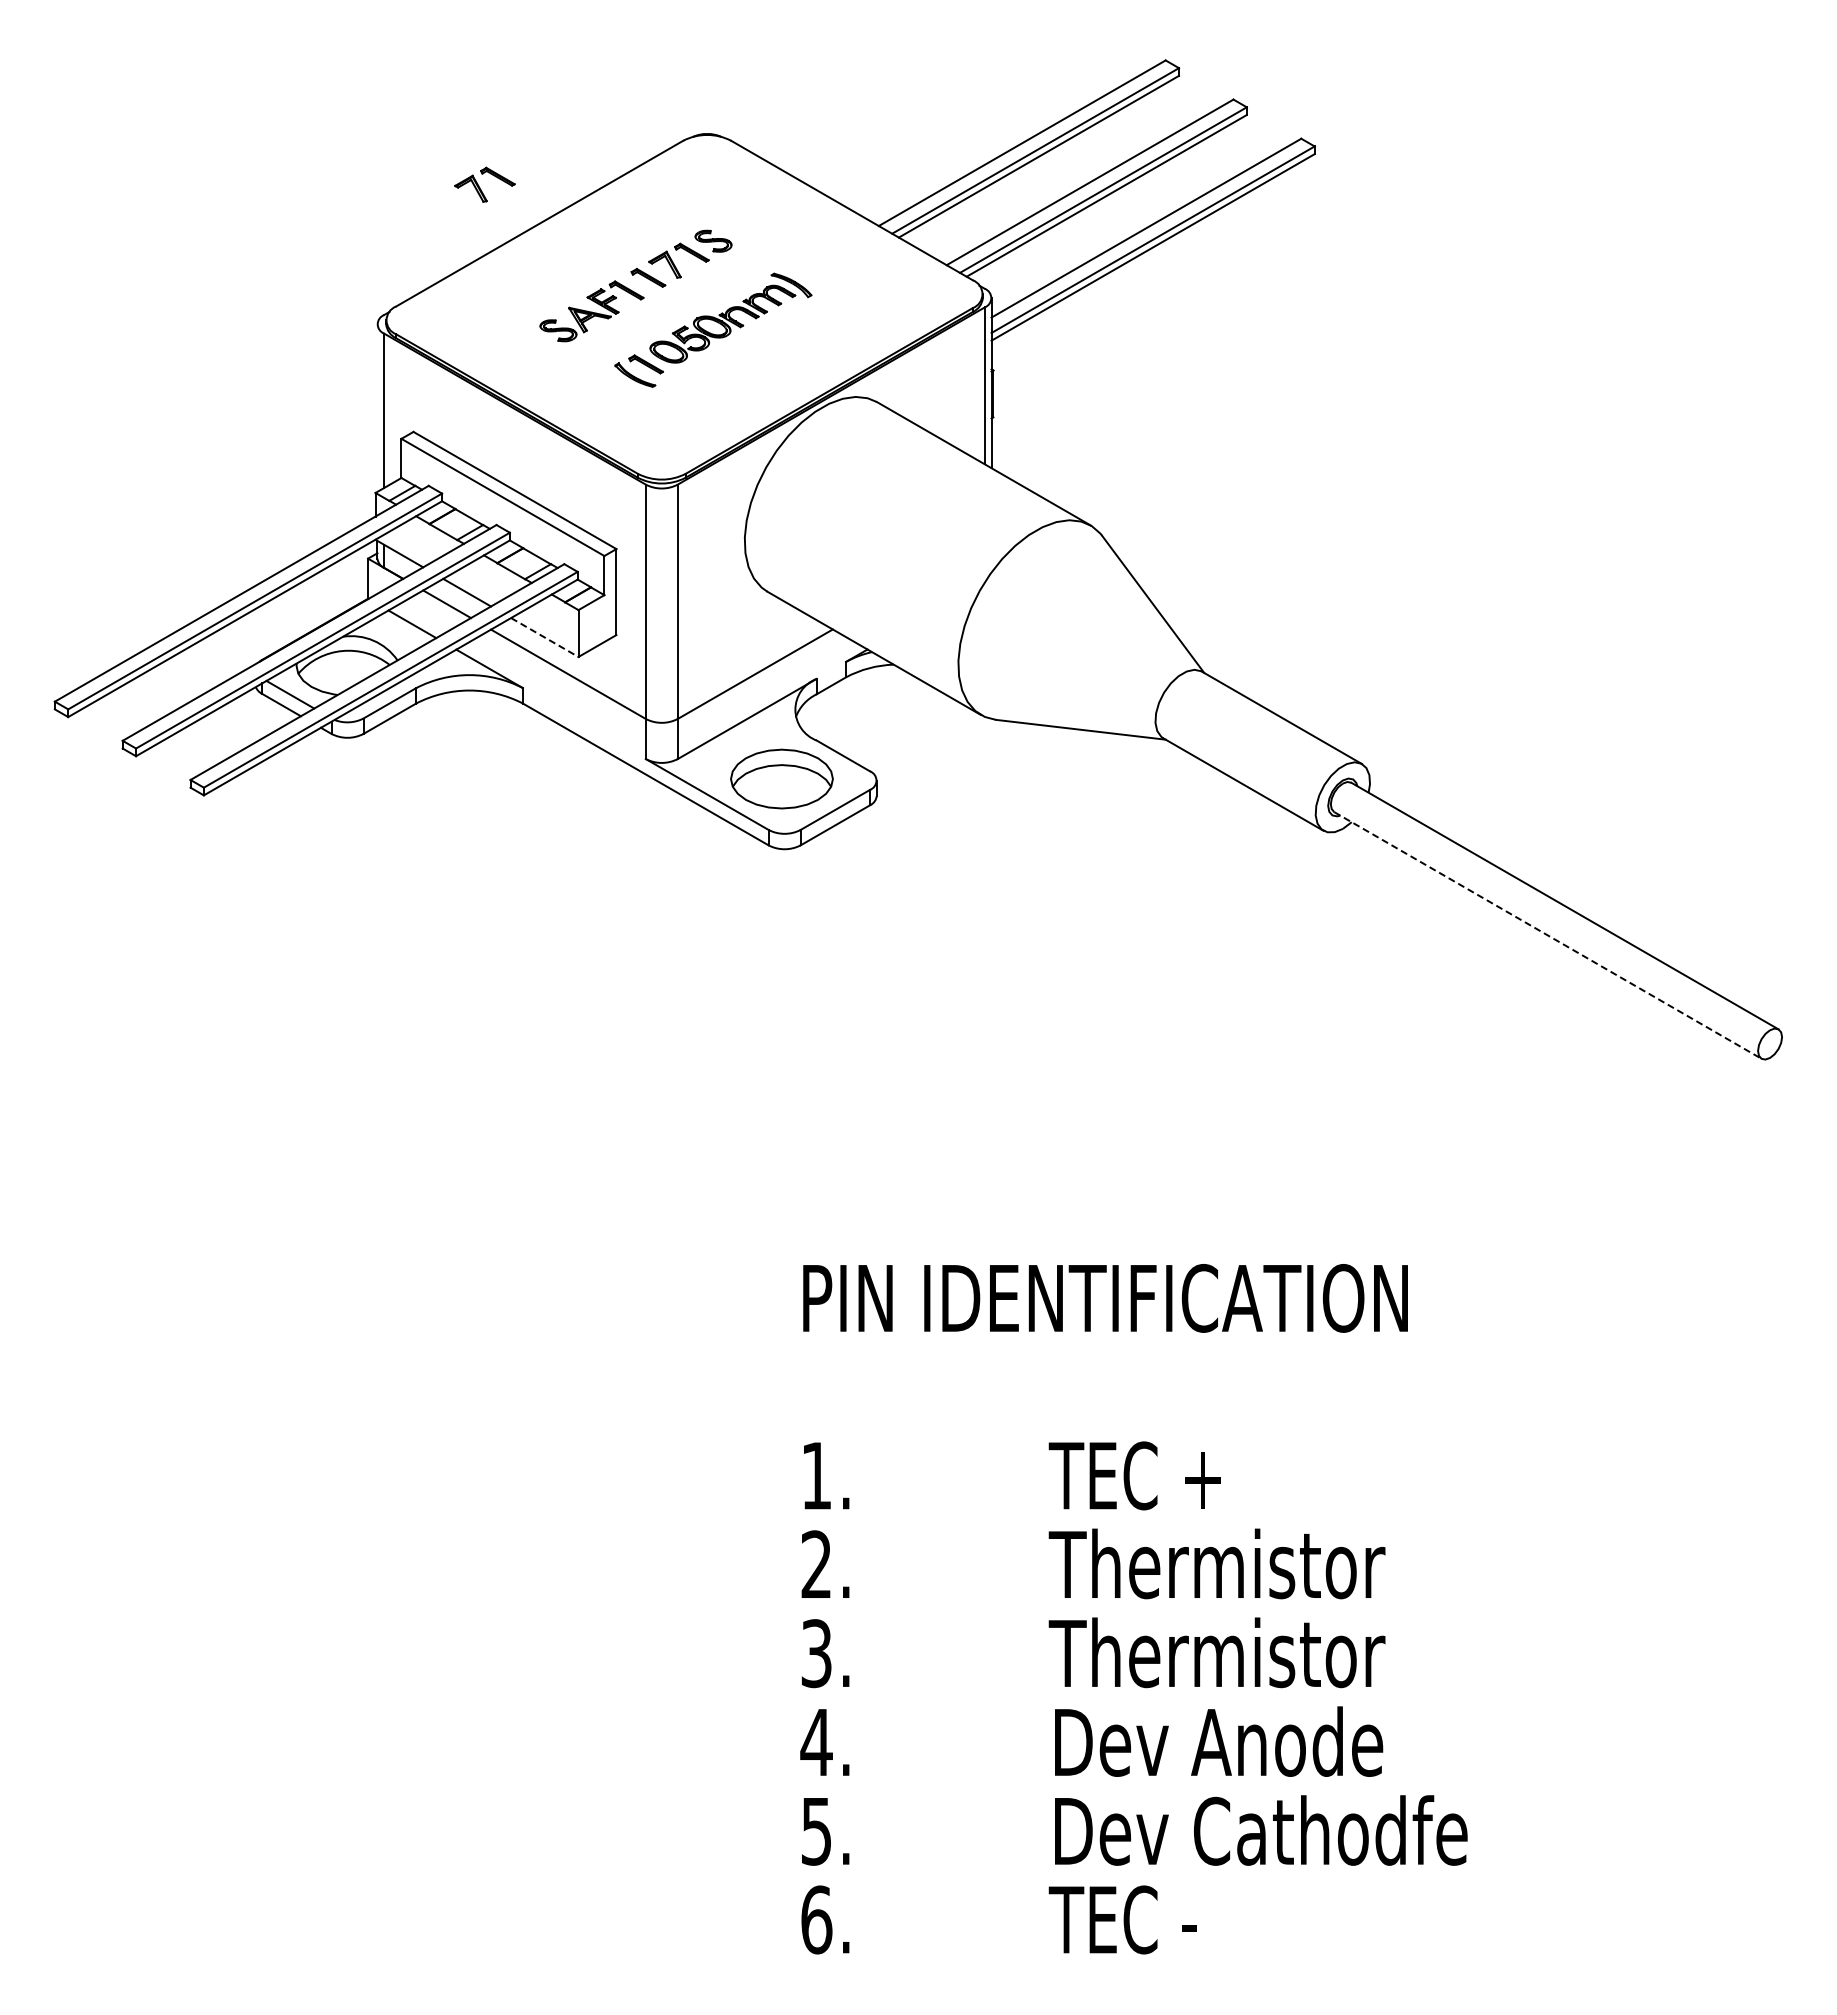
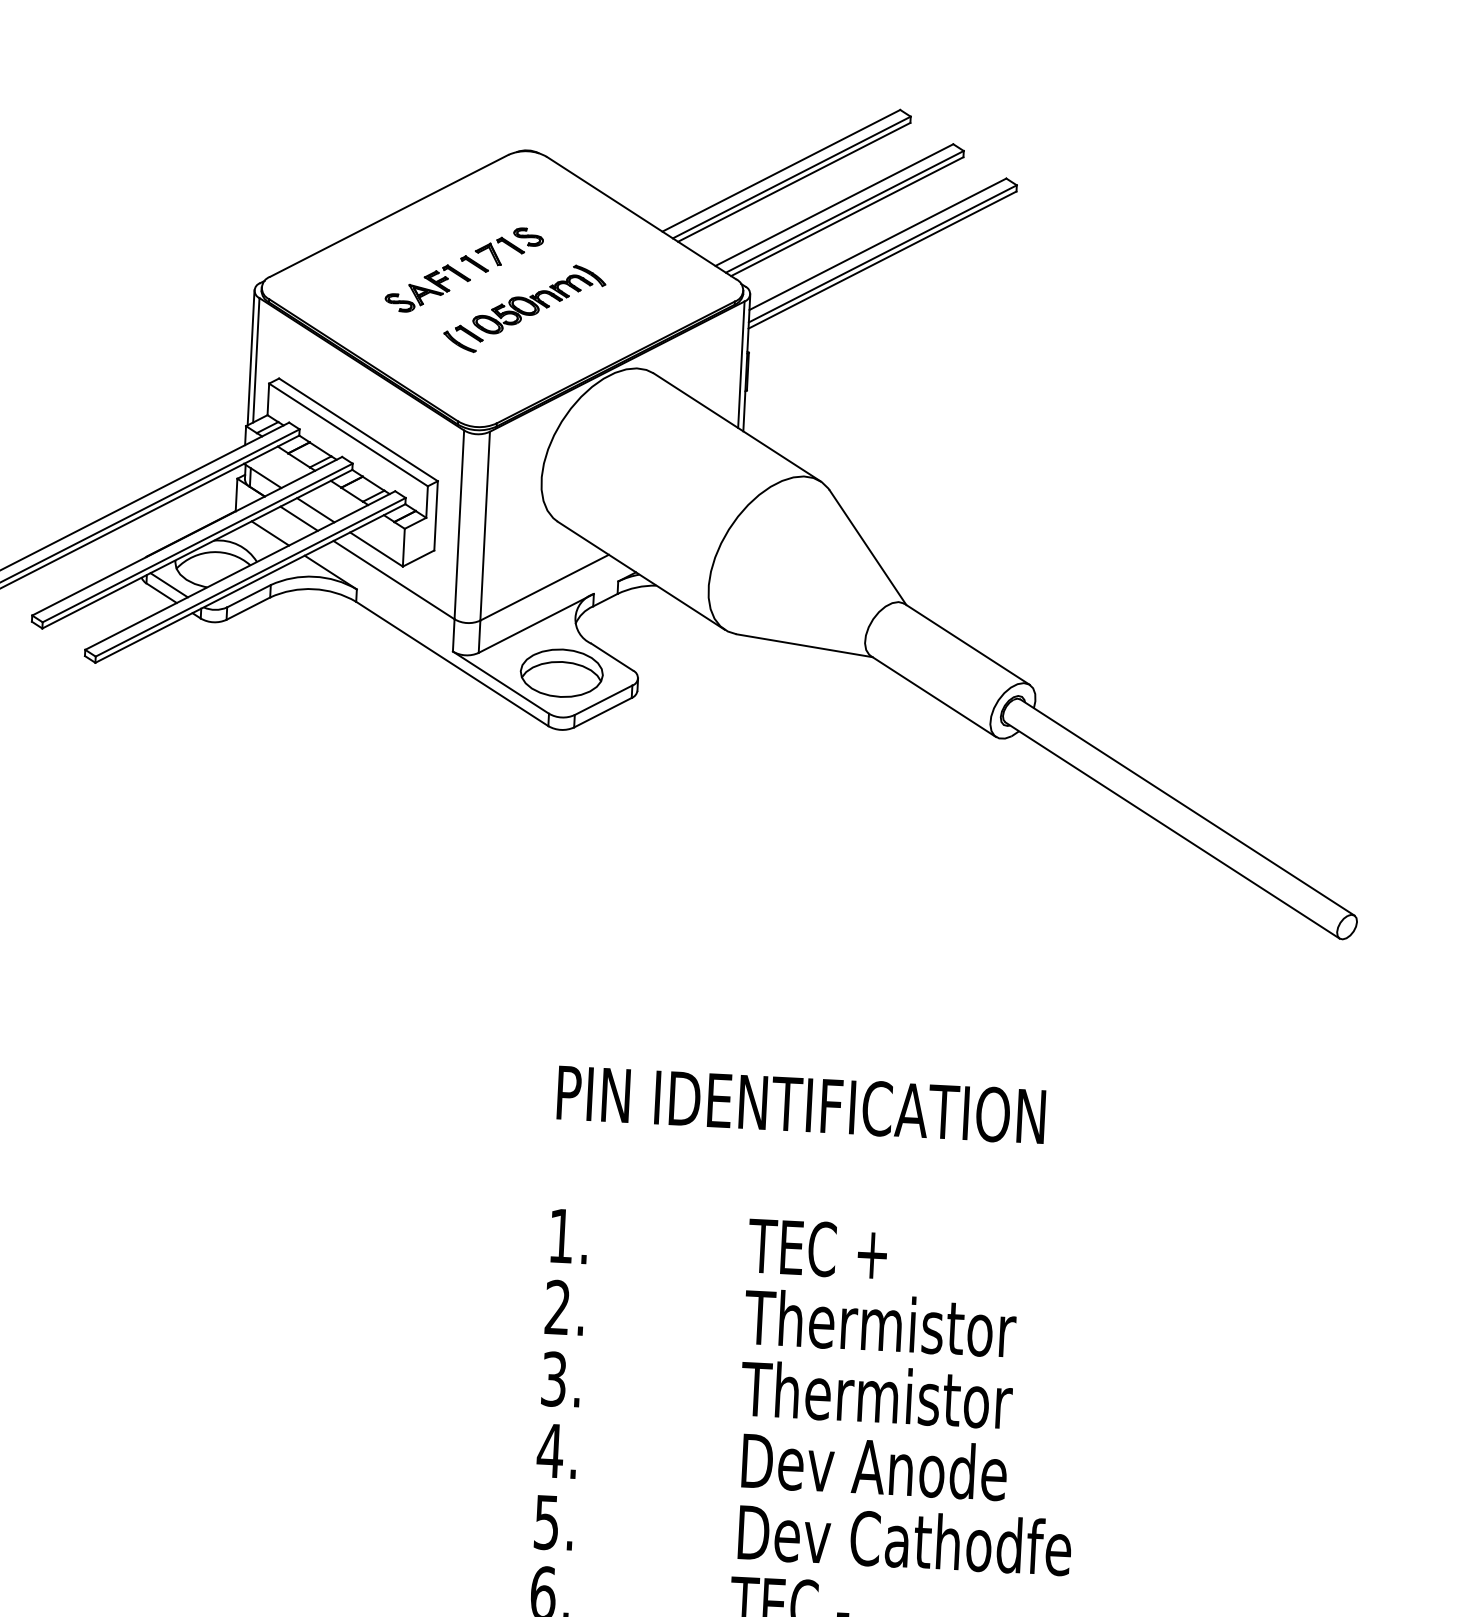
part: (484, 184) -> (346, 182), removed
line: (377, 407) -> (251, 357), added
line: (544, 637) -> (376, 549), dashed -> solid
line: (1547, 935) -> (1172, 830), dashed -> solid

